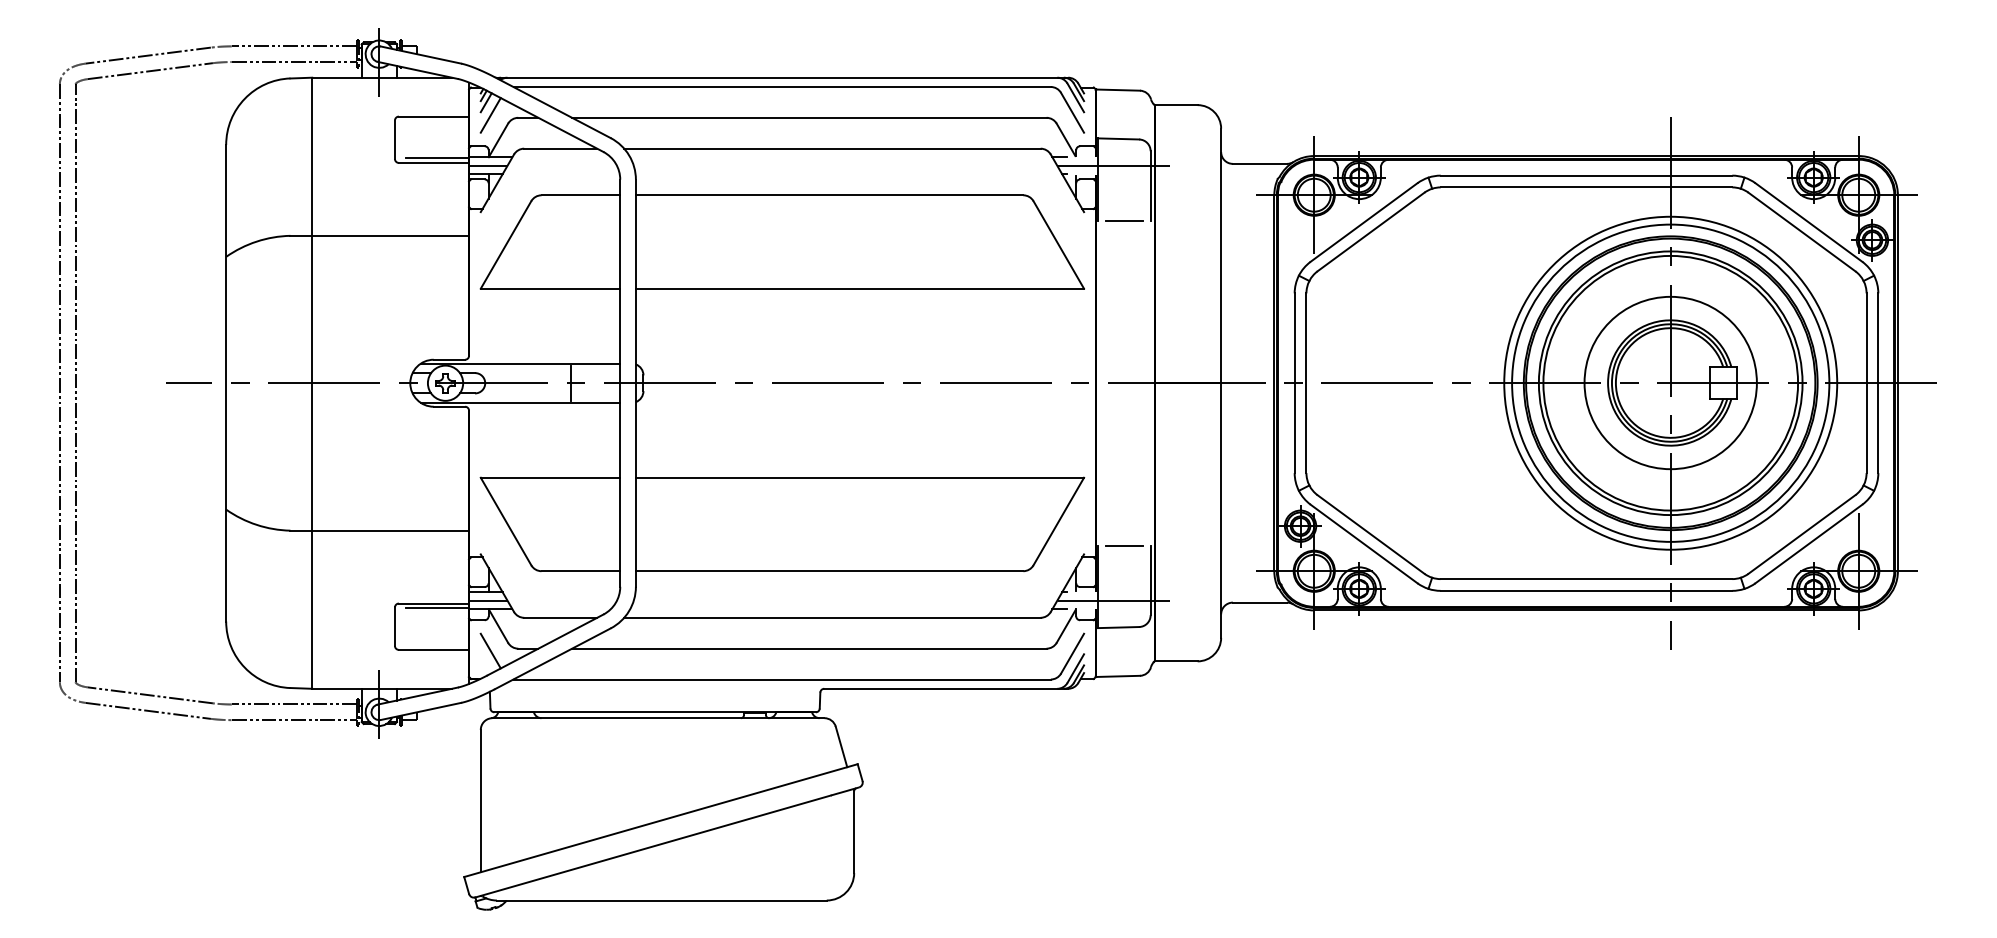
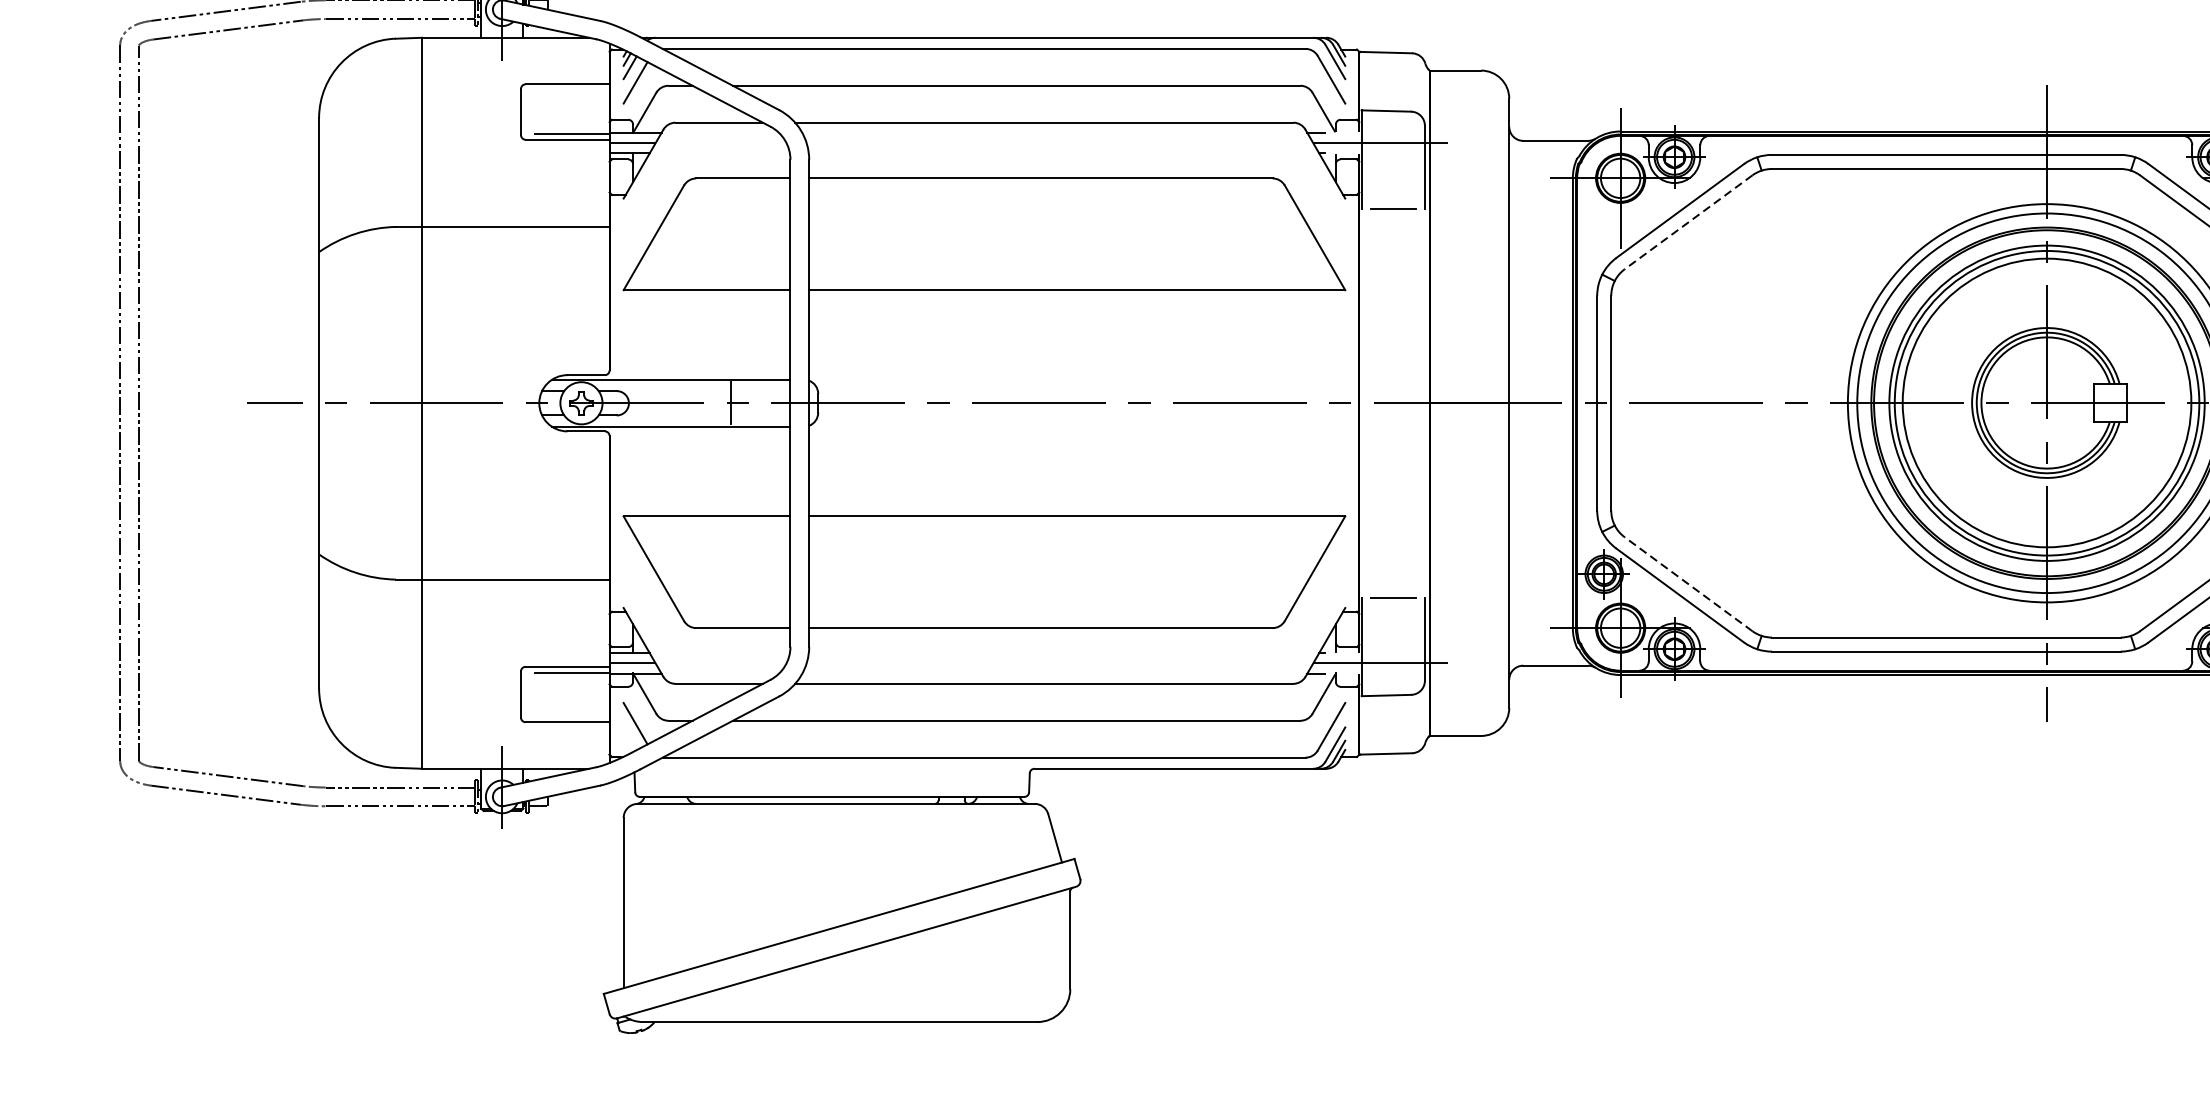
line: (1370, 232) -> (1687, 222), solid -> dashed
circle: (1670, 382) -> (2046, 402), size x1.4
line: (1370, 534) -> (1687, 584), solid -> dashed

